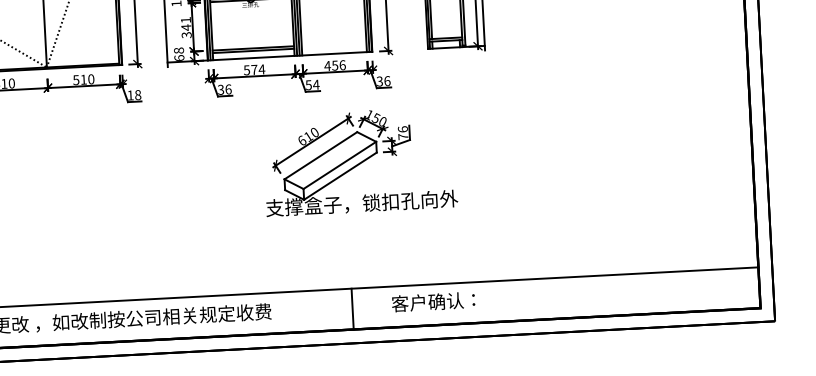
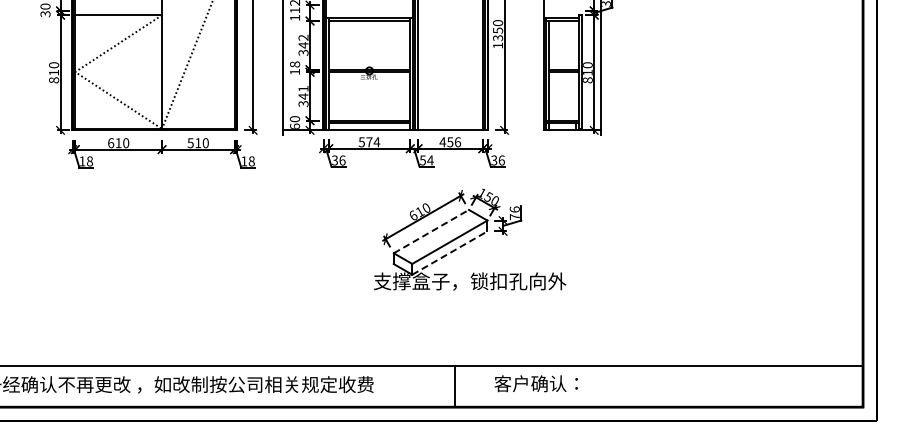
text: (178, 51) -> (294, 119), 68 -> 60
line: (321, 155) -> (431, 231), solid -> dashed
line: (341, 175) -> (450, 252), solid -> dashed

